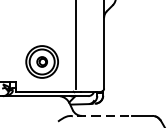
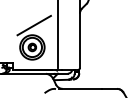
line: (43, 33) -> (33, 25), added
line: (104, 115) -> (80, 88), dashed -> solid

